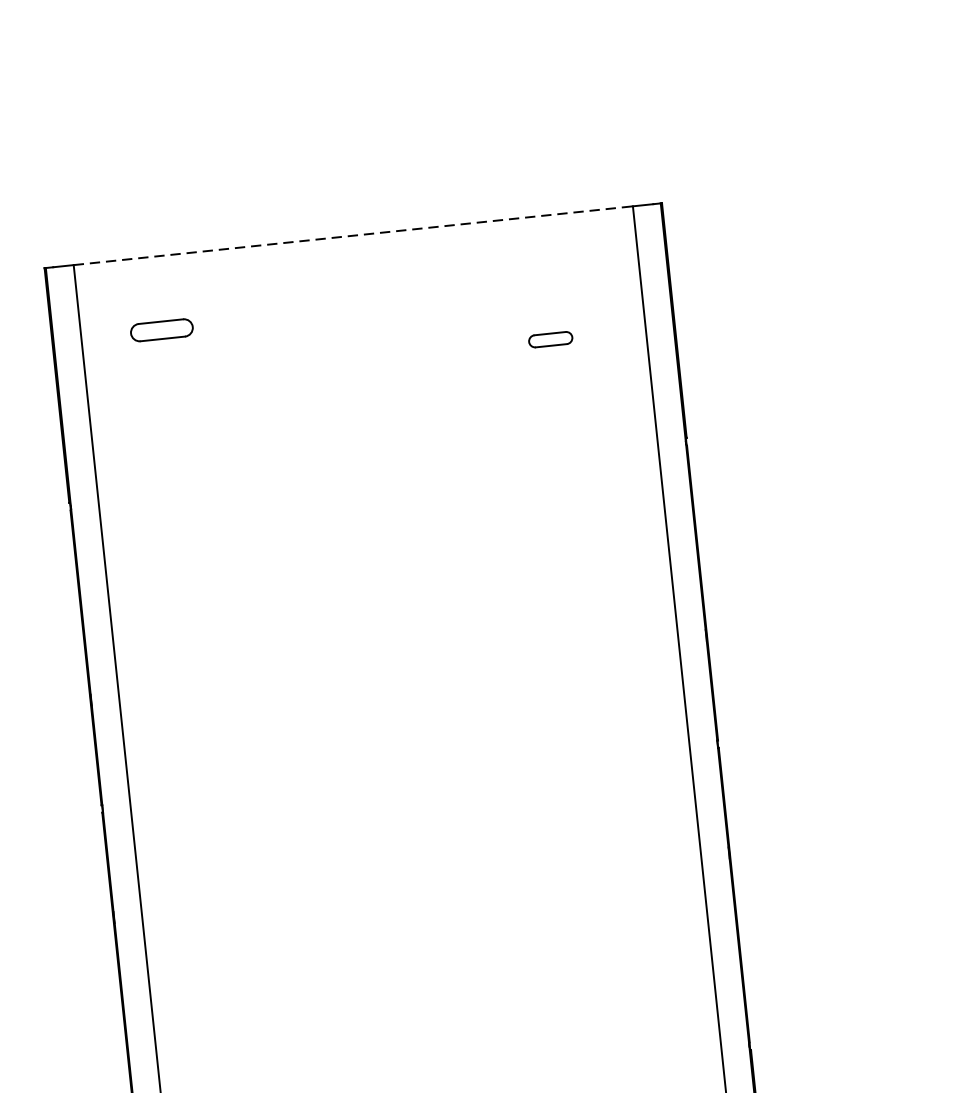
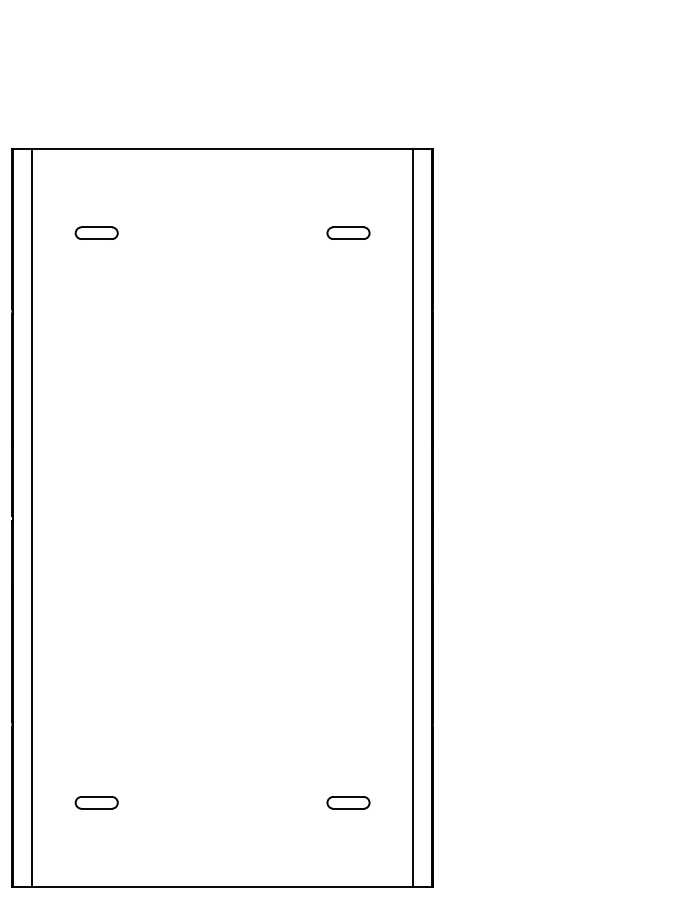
line: (353, 235) -> (222, 148), dashed -> solid
part: (161, 329) -> (96, 232), moved
part: (550, 338) -> (348, 232), size x1.43

